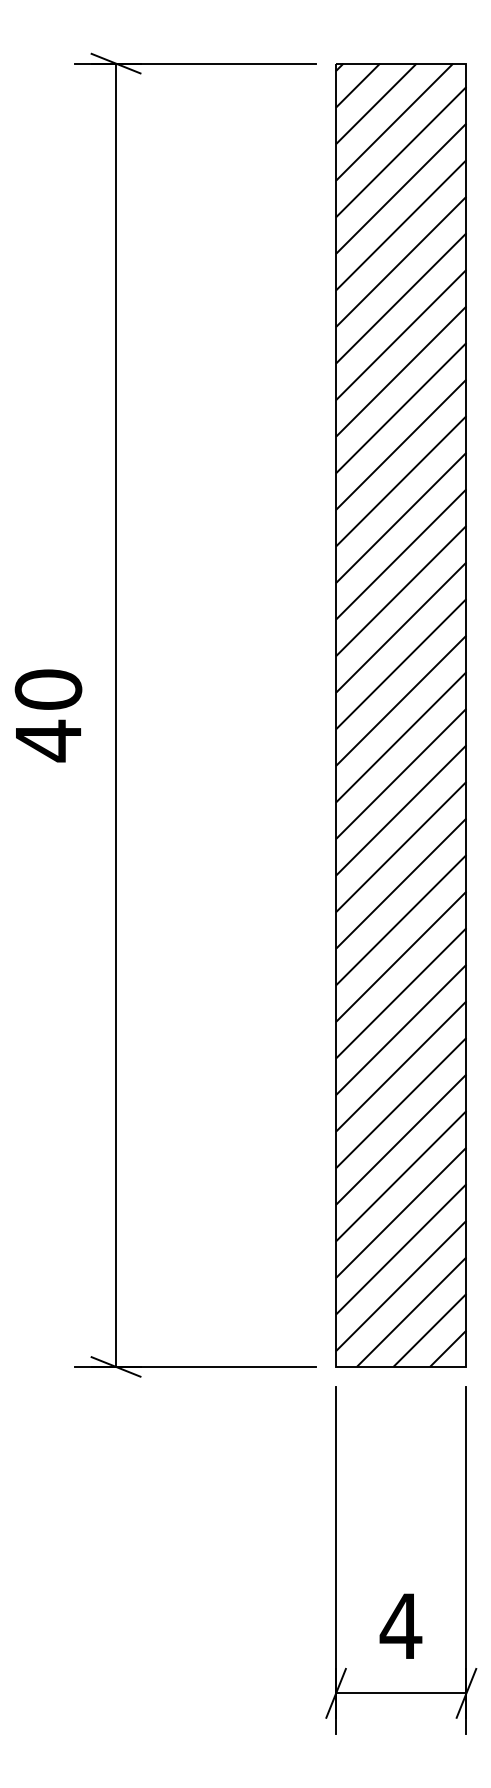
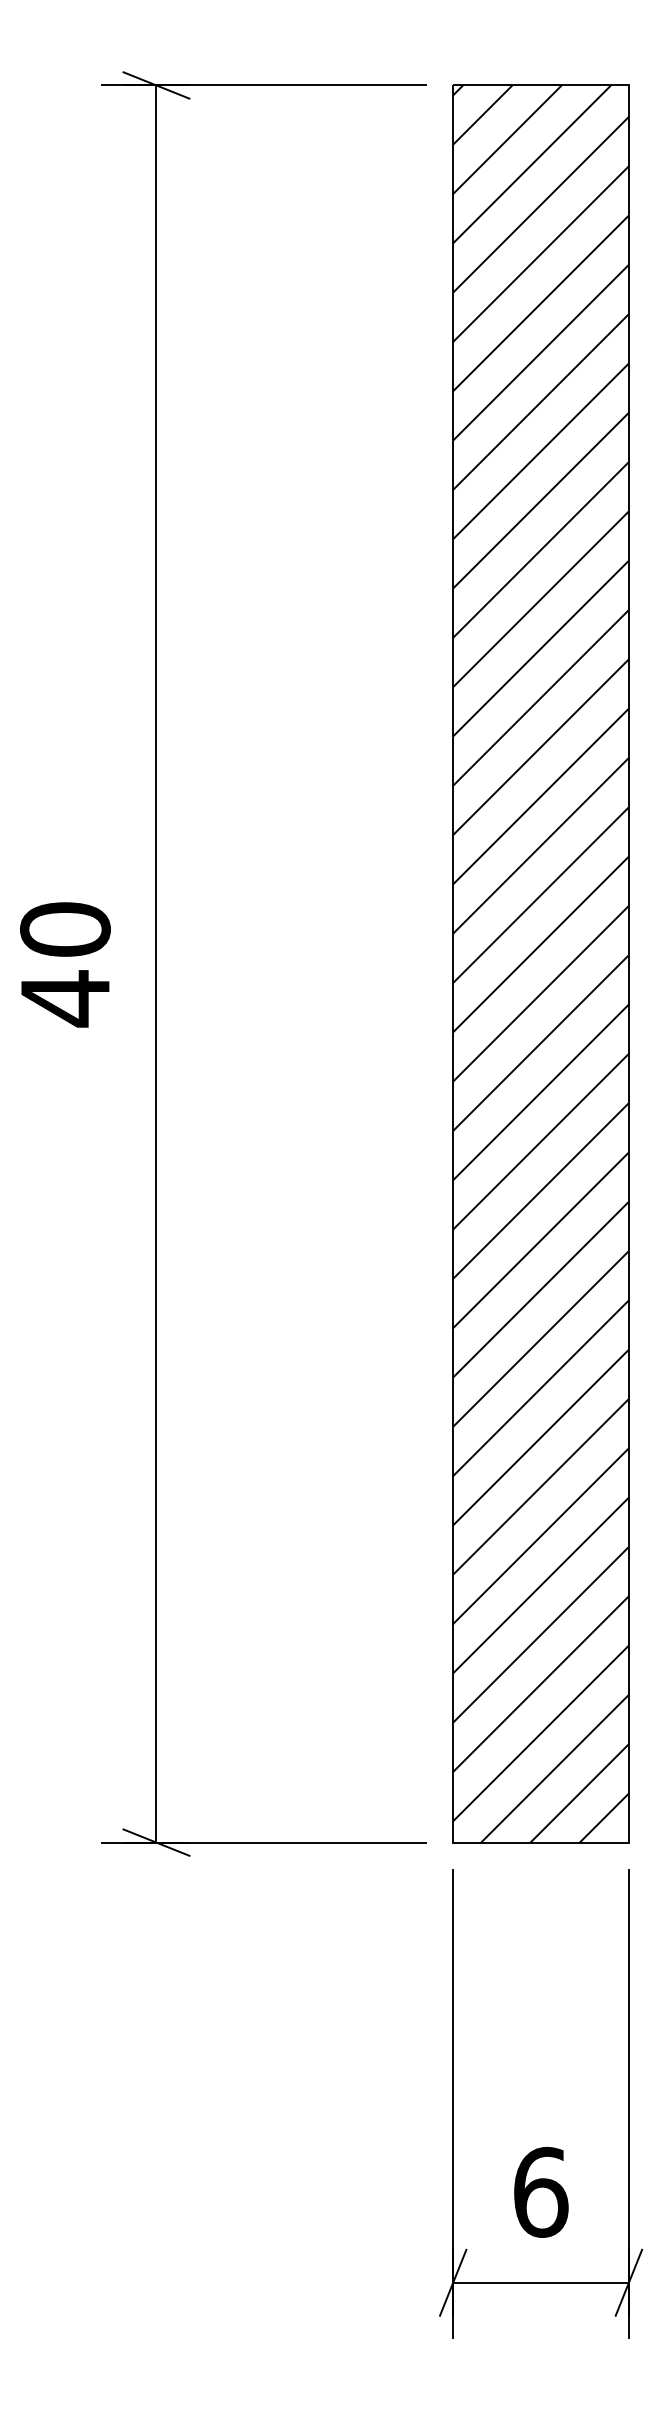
text: (400, 1625) -> (540, 2191), 4 -> 6

